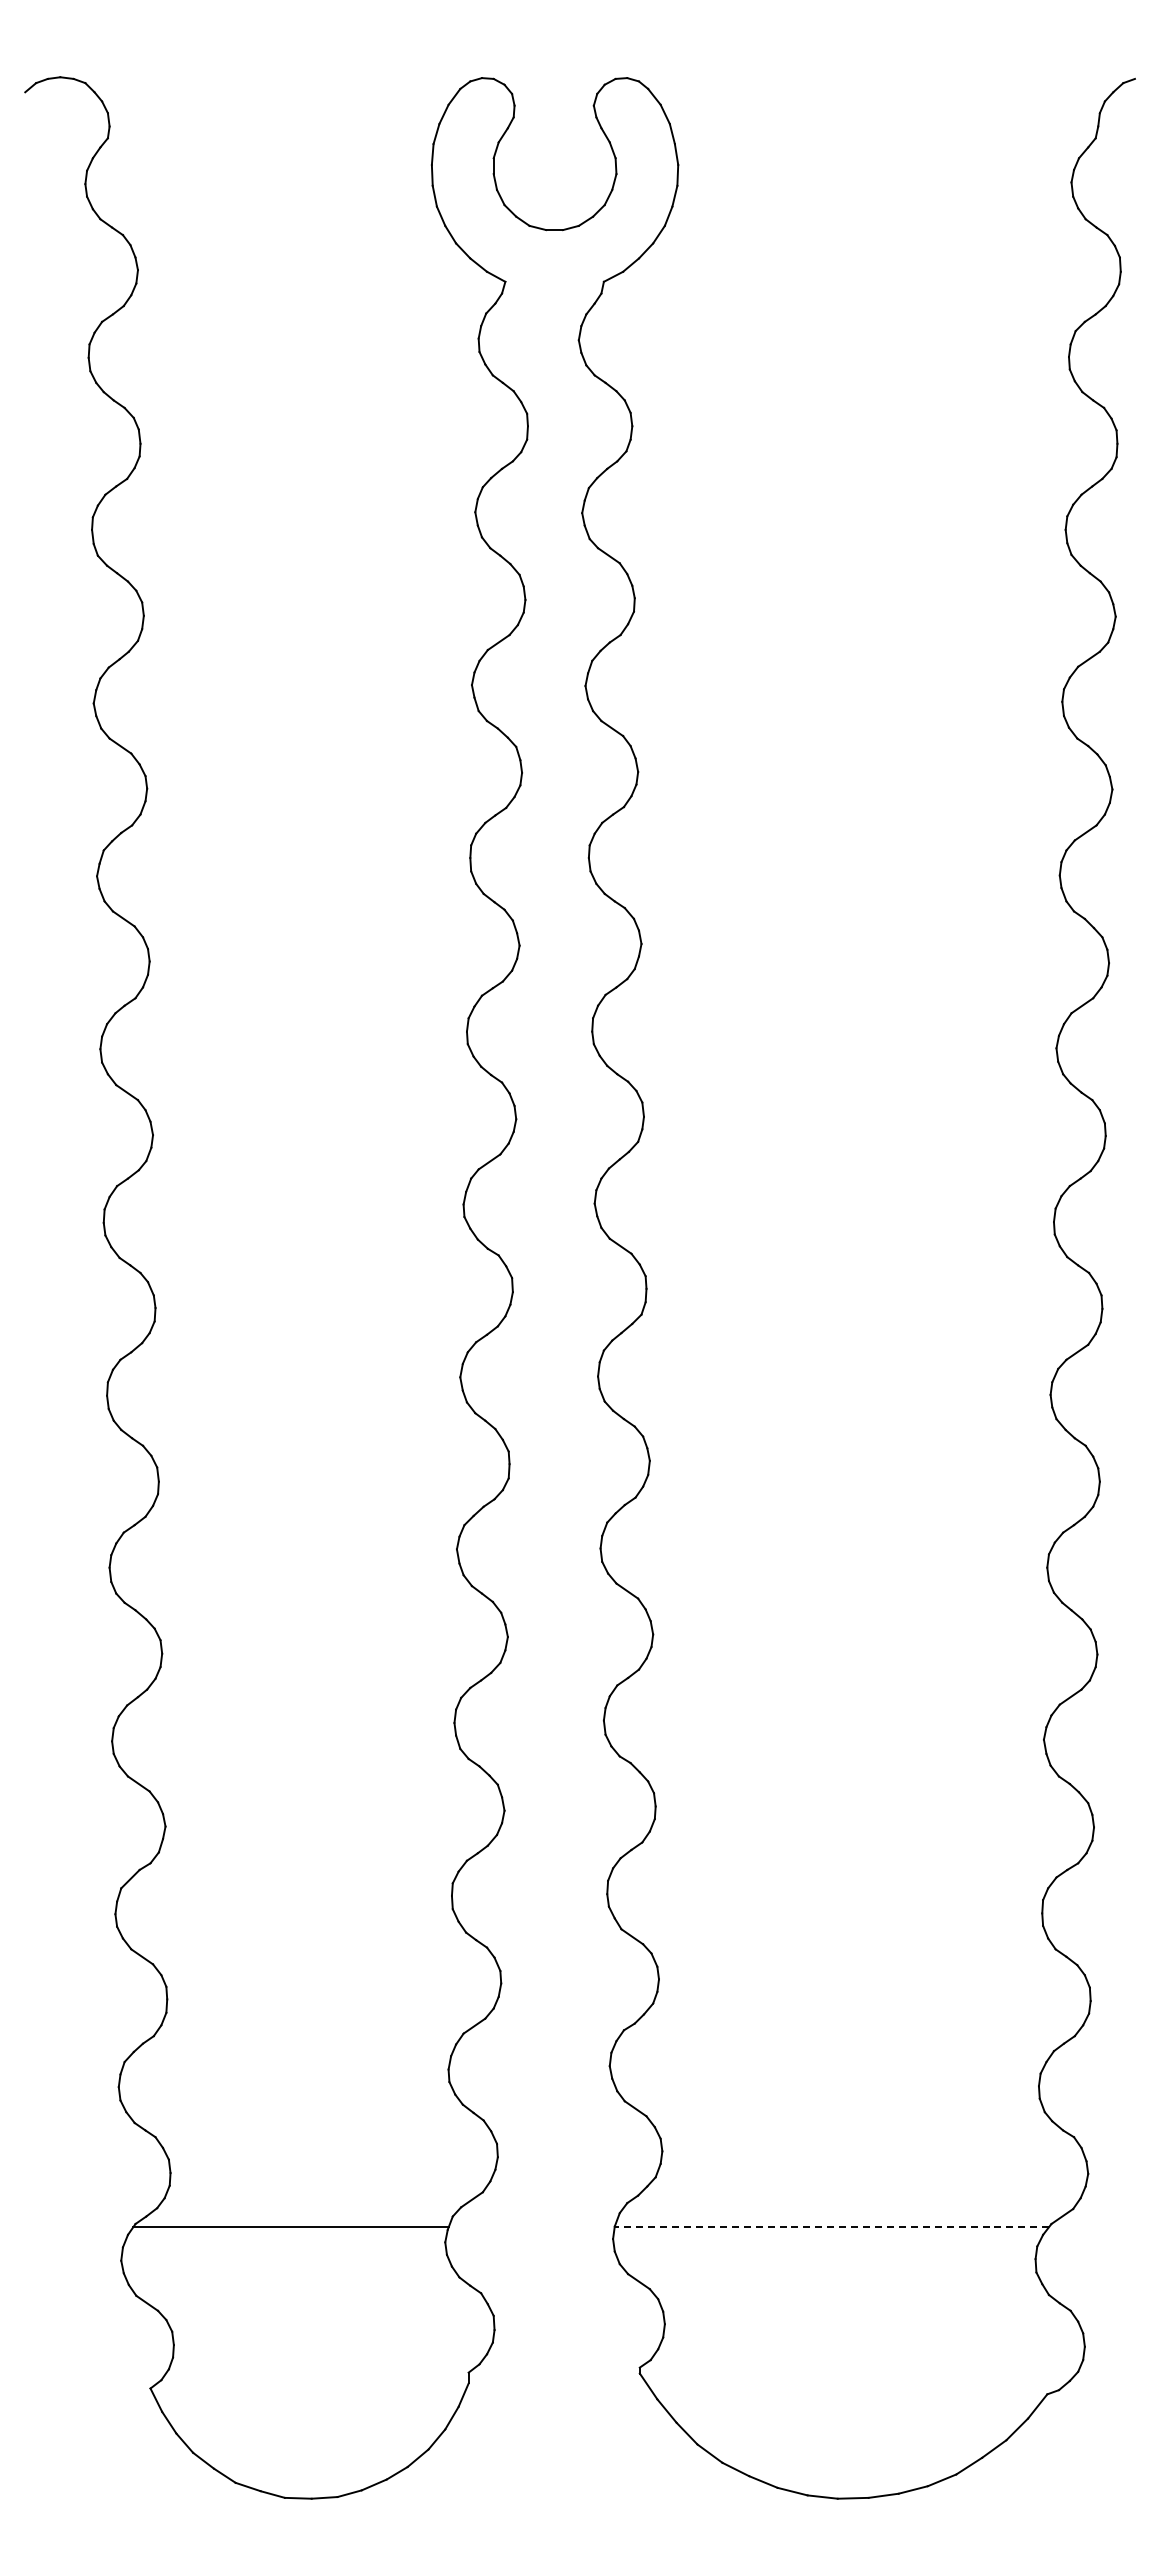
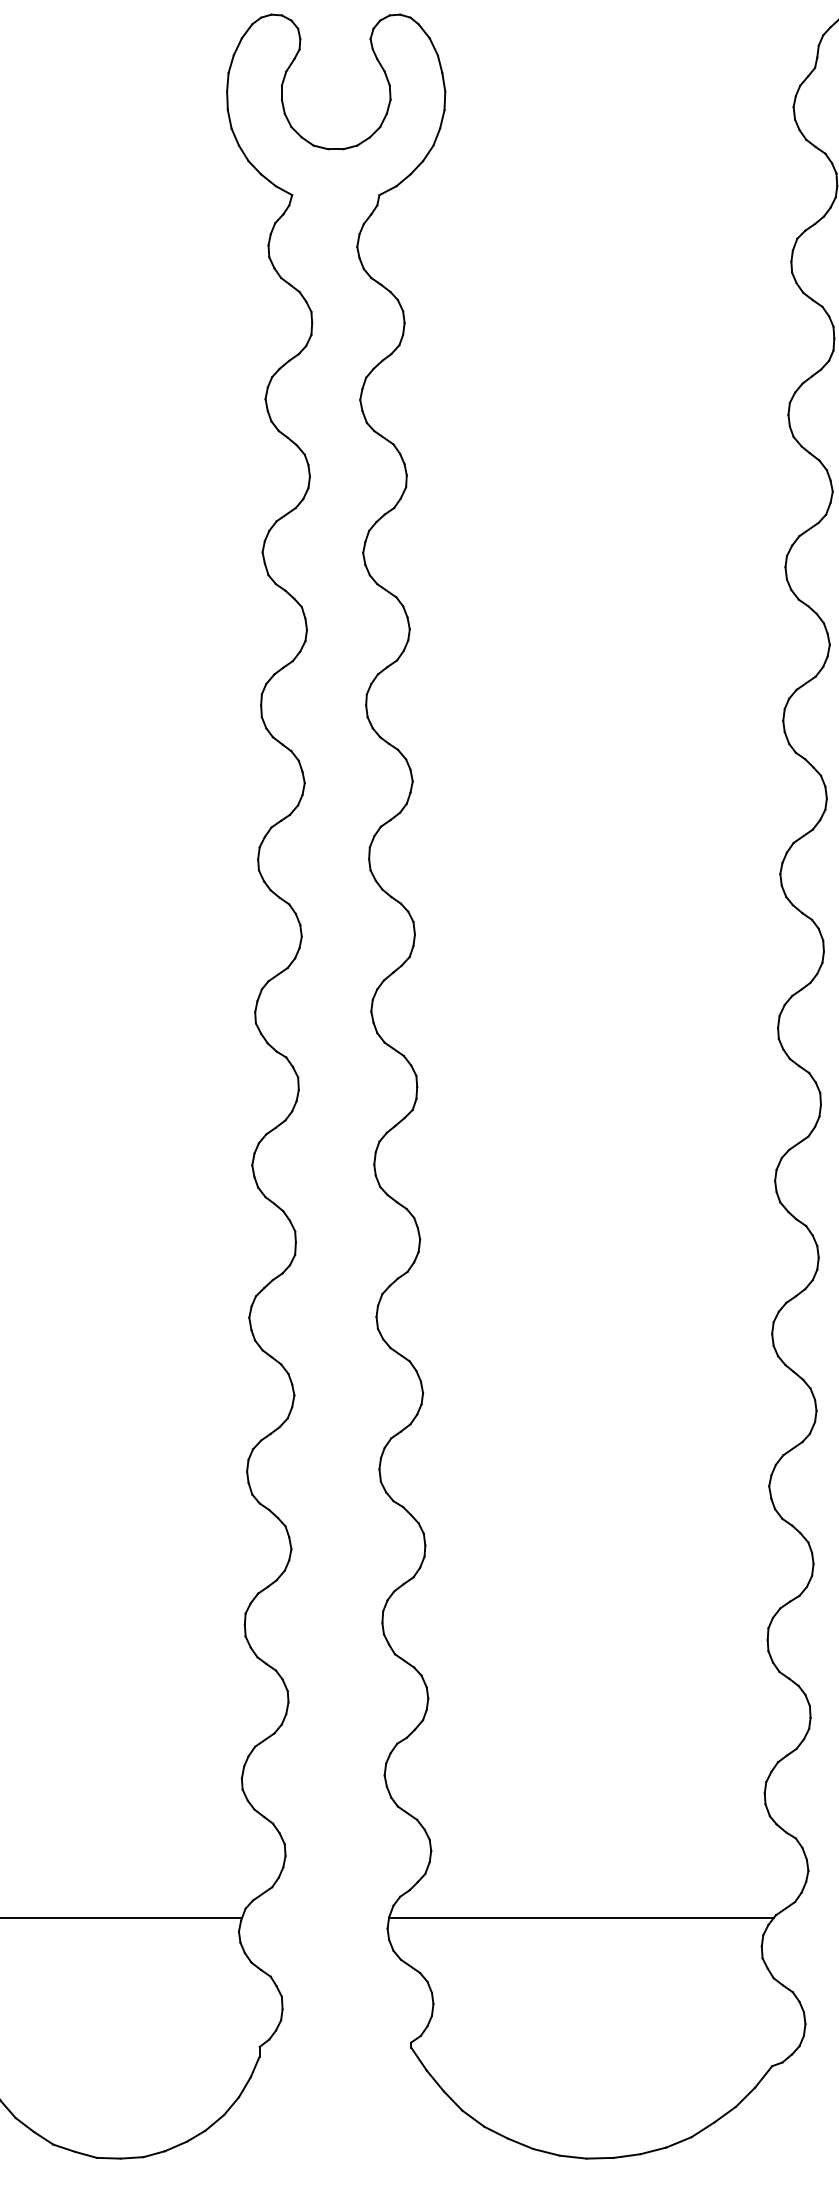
line: (831, 2226) -> (581, 1917), dashed -> solid

